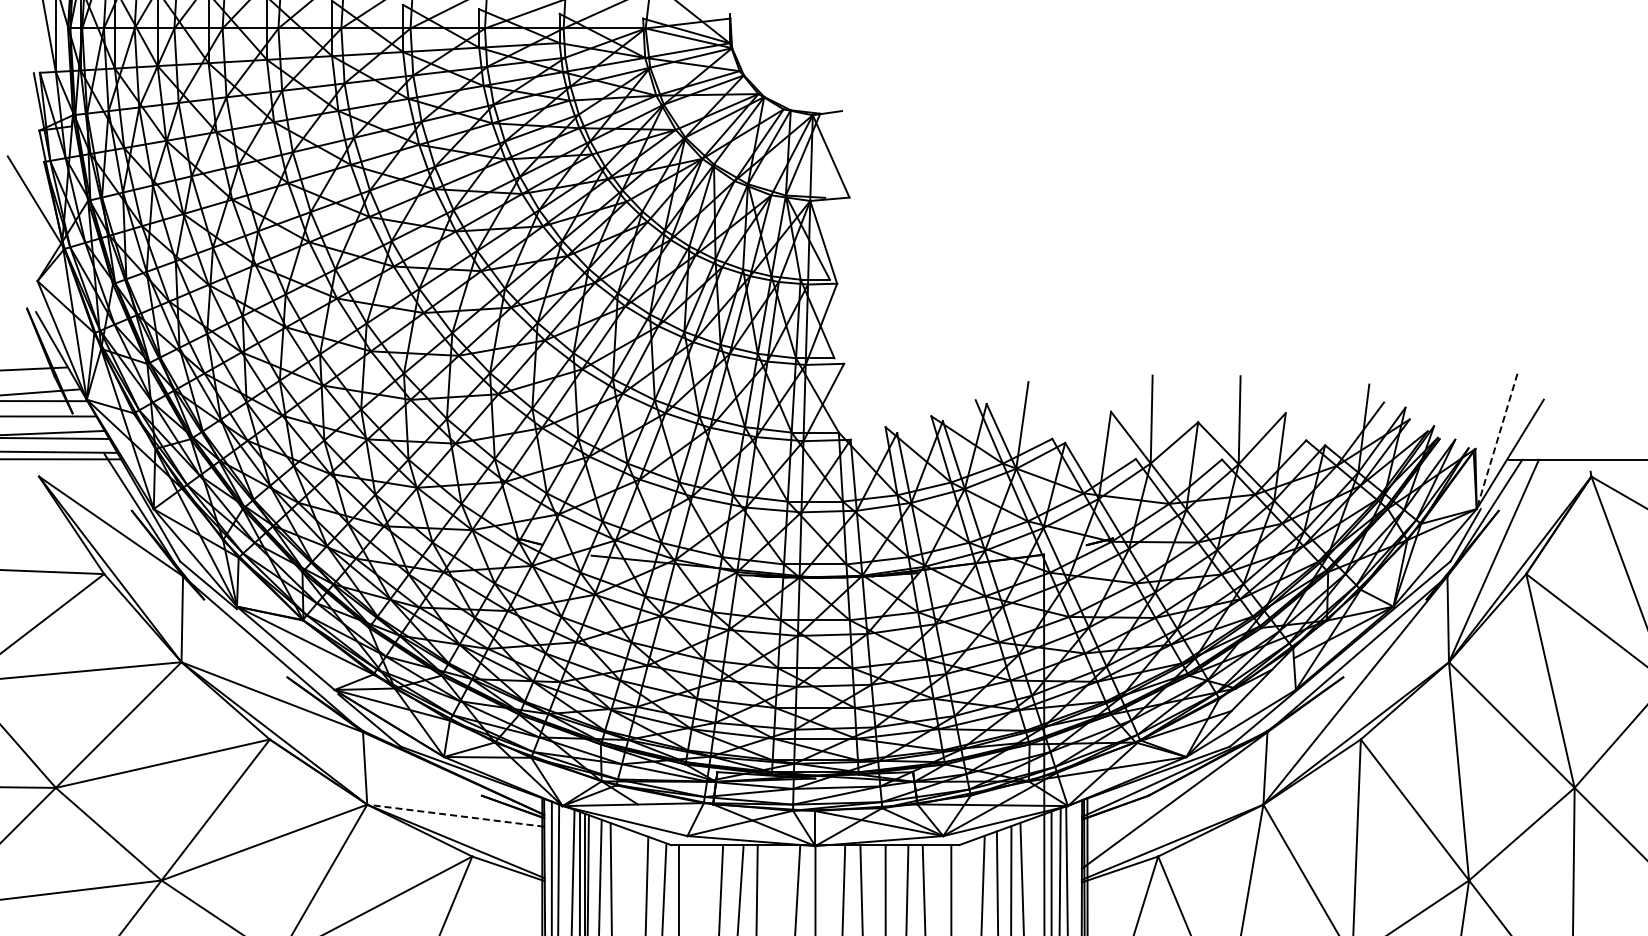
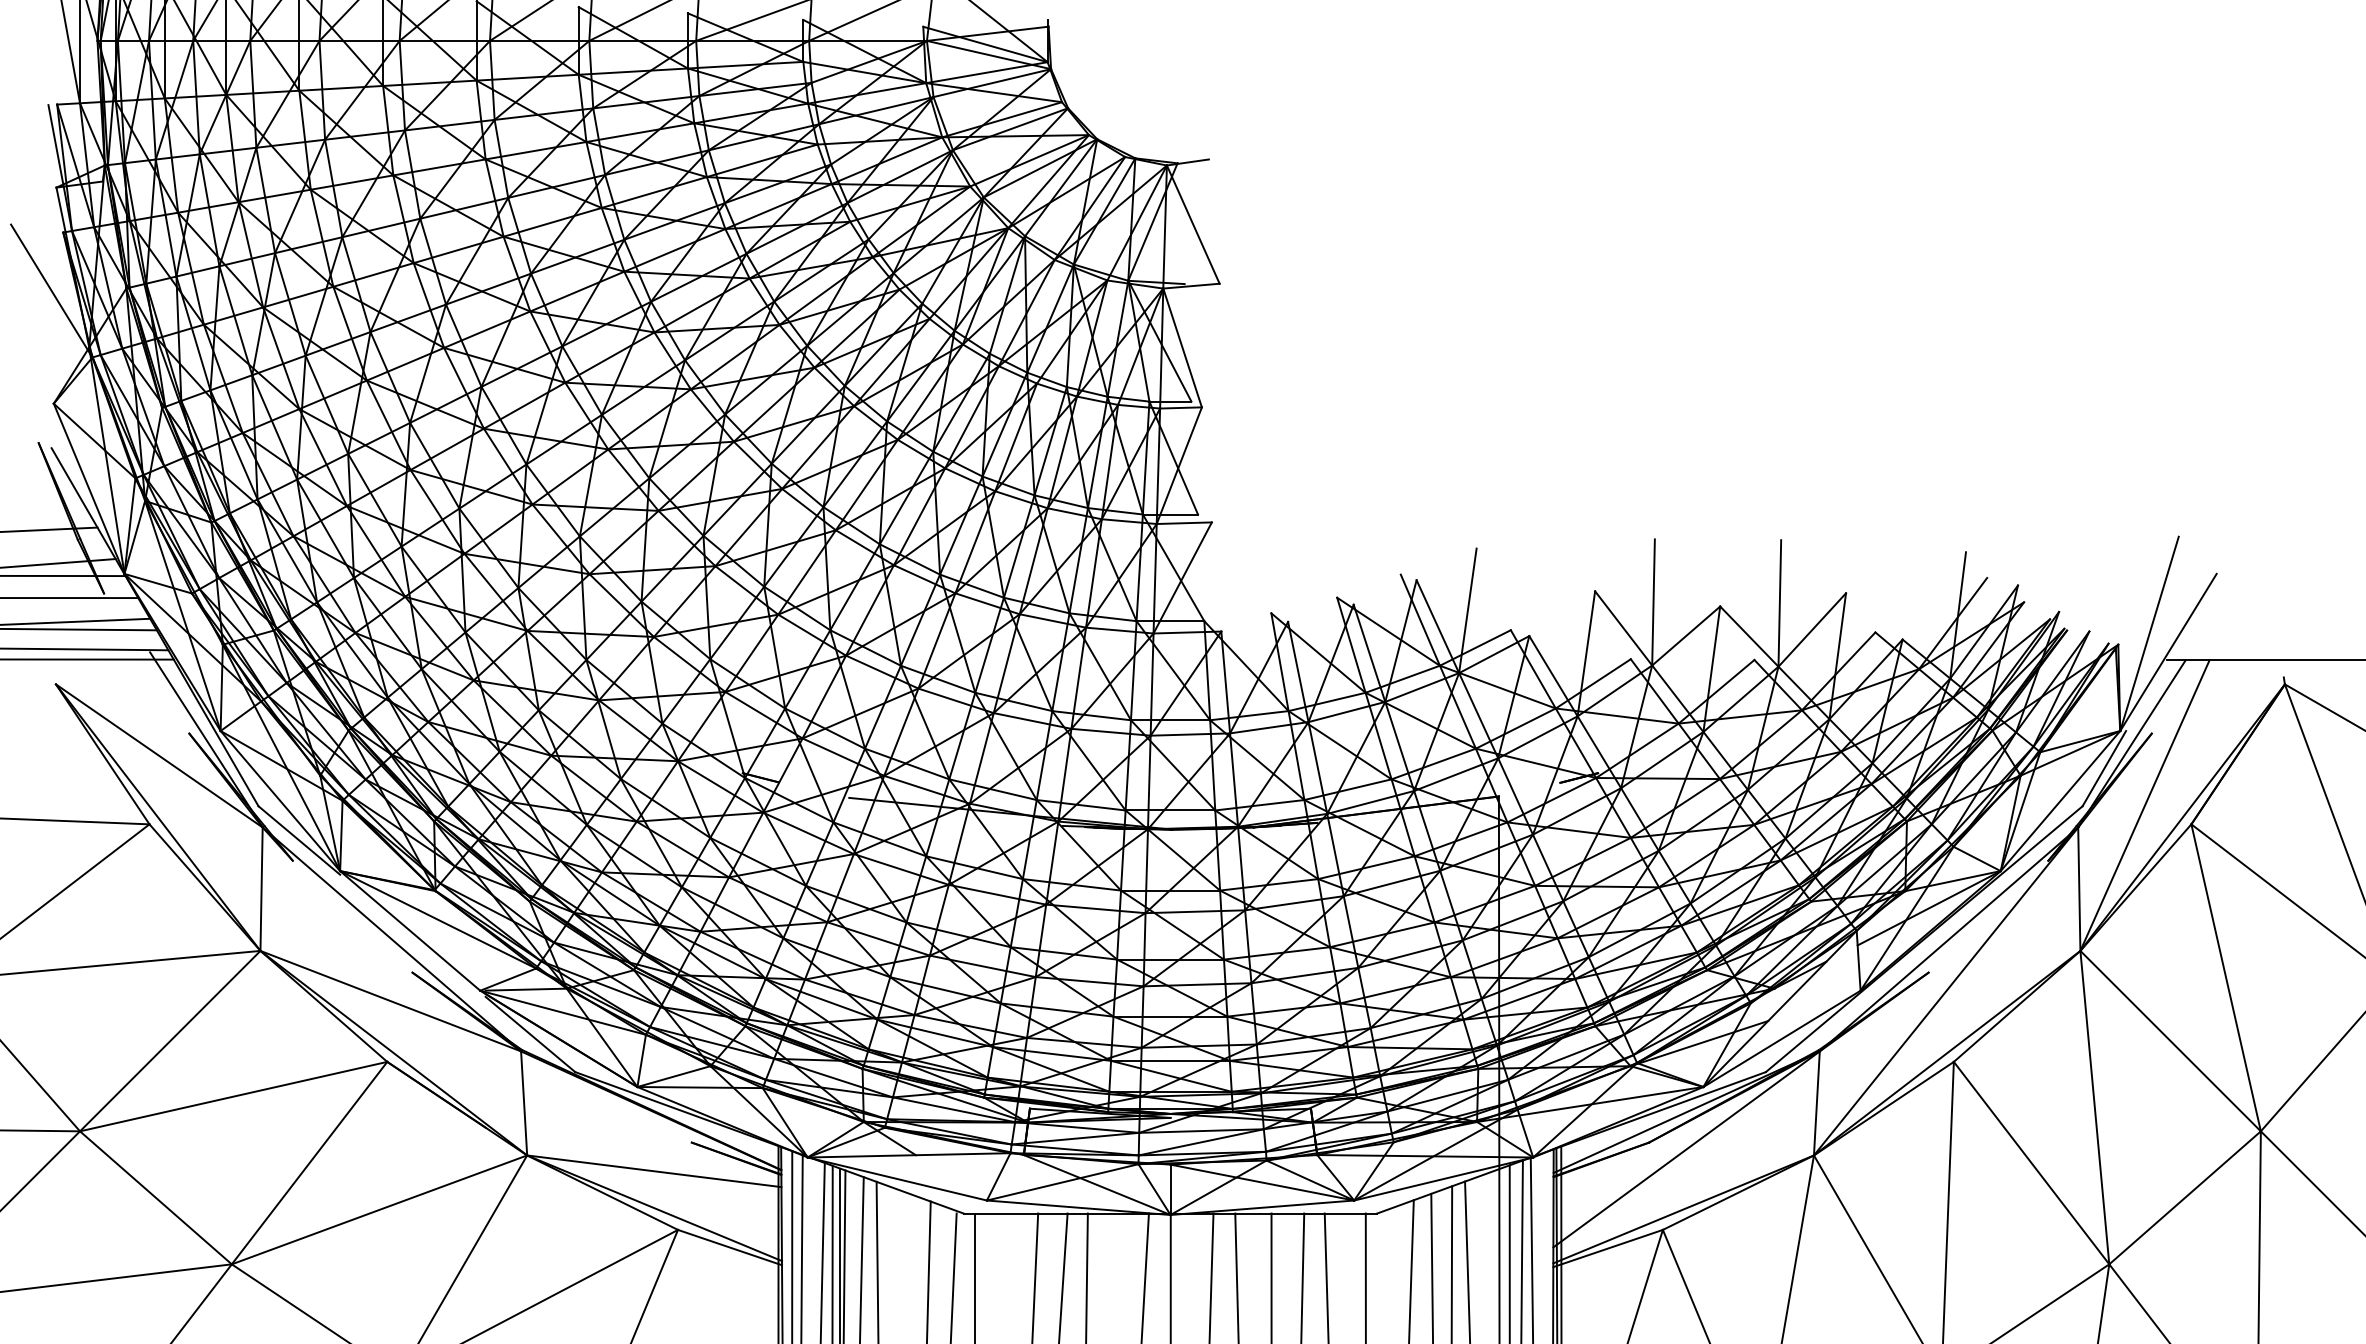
line: (1497, 441) -> (2150, 633), dashed -> solid
line: (455, 815) -> (653, 1170), dashed -> solid

